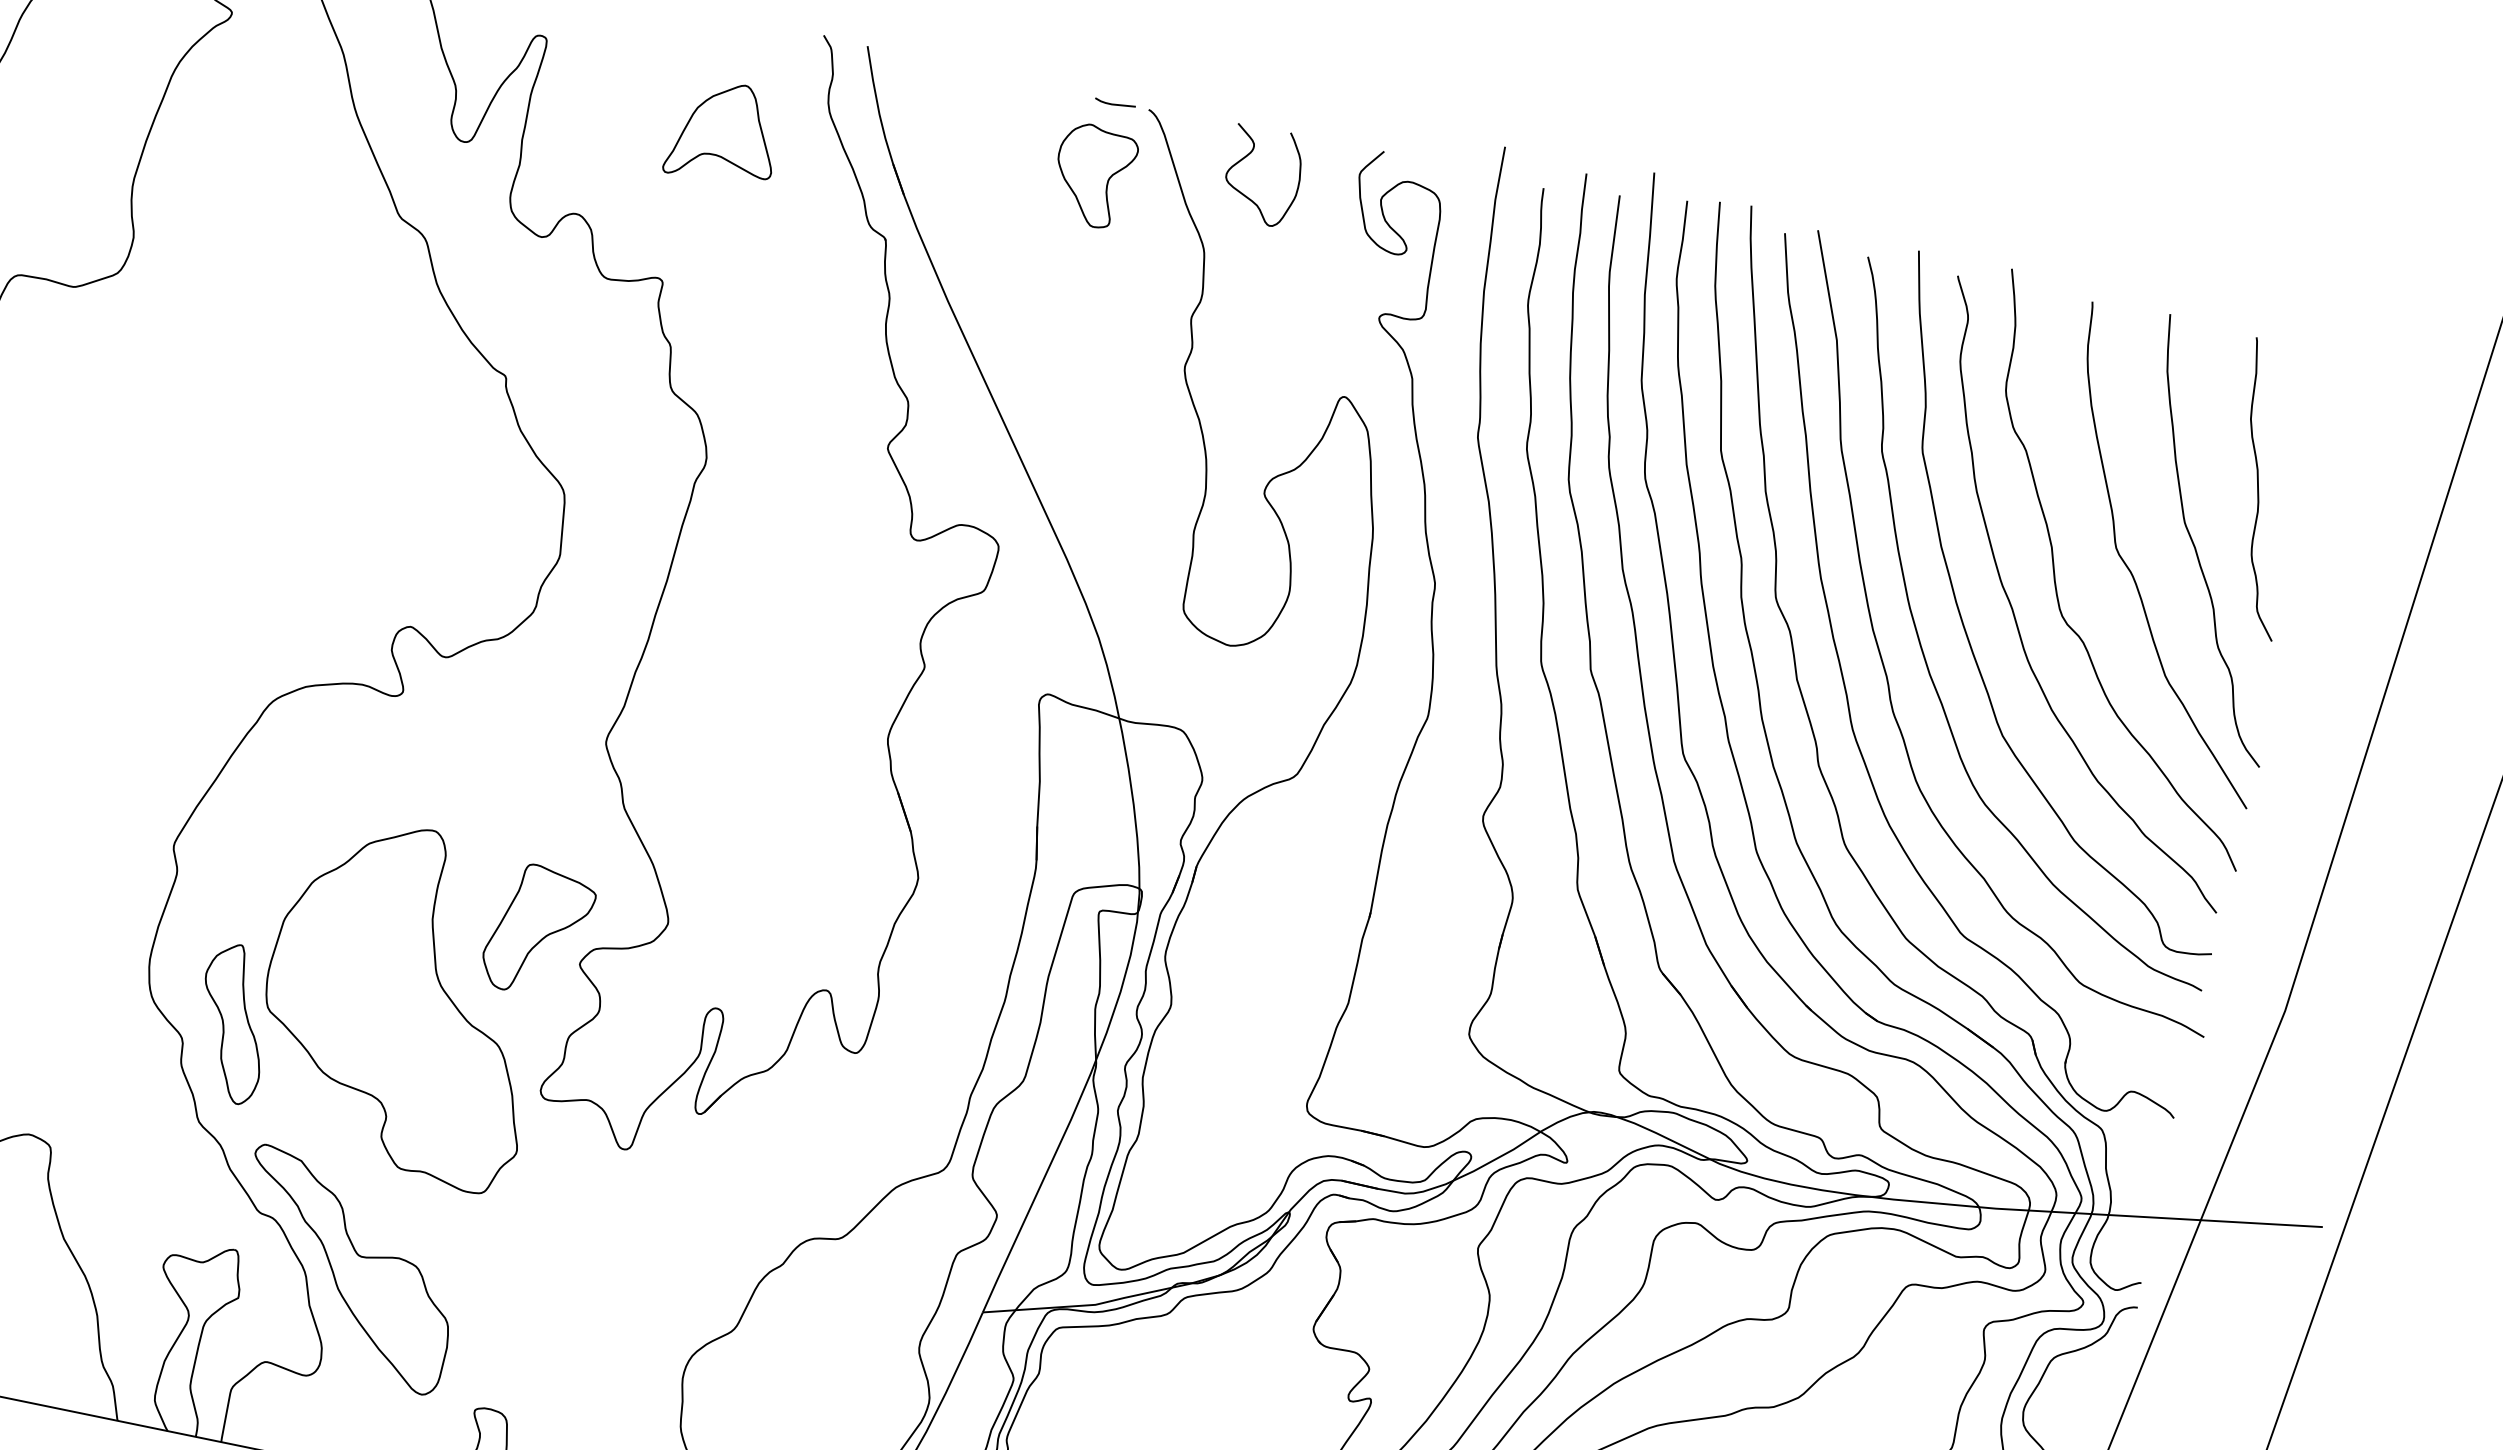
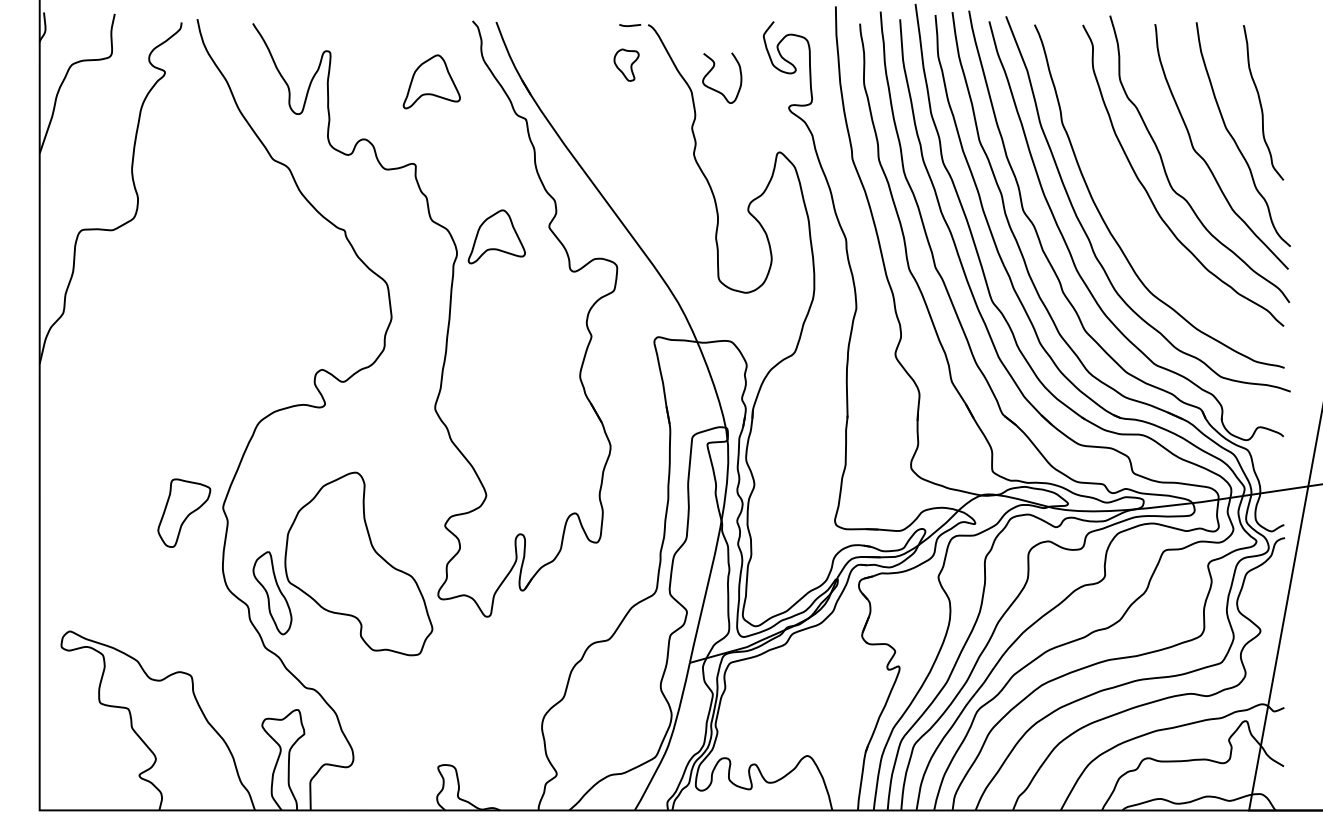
curve: (1250, 154) -> (713, 68), moved
part: (1093, 176) -> (626, 65), size x0.6
part: (785, 445) -> (496, 236), added
curve: (1968, 633) -> (1126, 208), removed
part: (539, 929) -> (184, 512), moved
part: (347, 1270) -> (357, 708), removed

